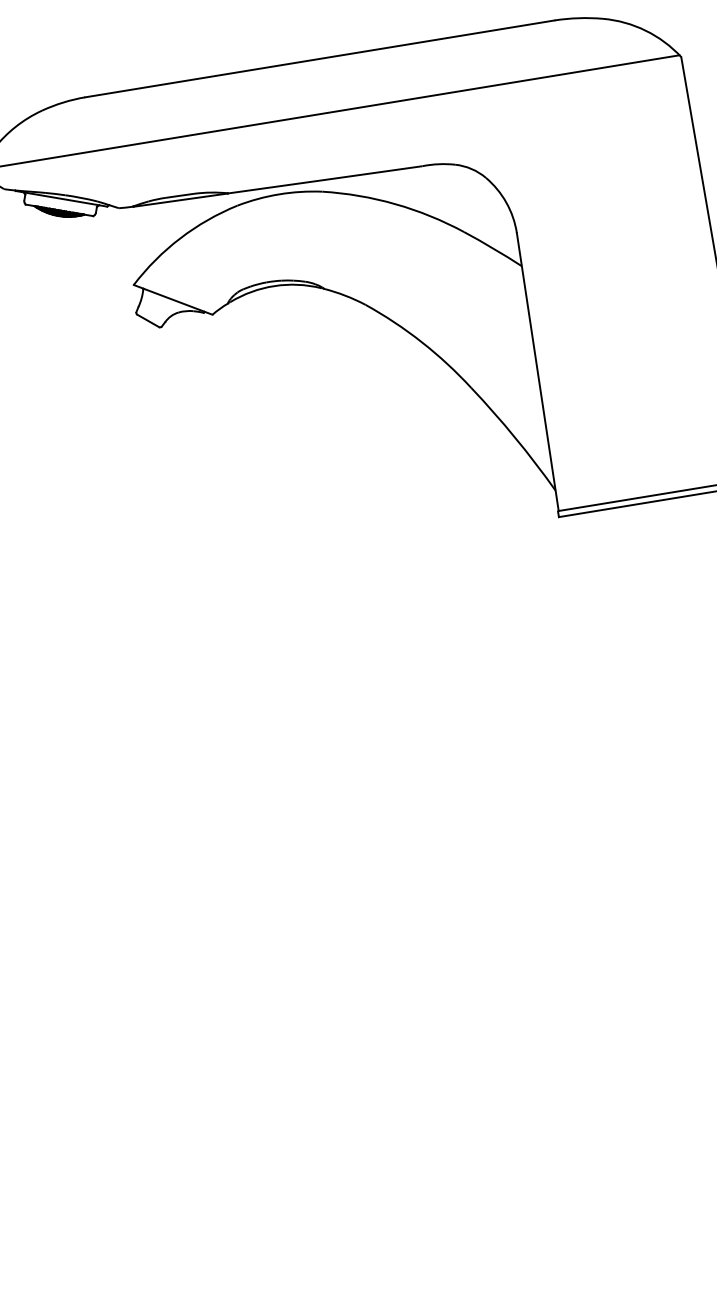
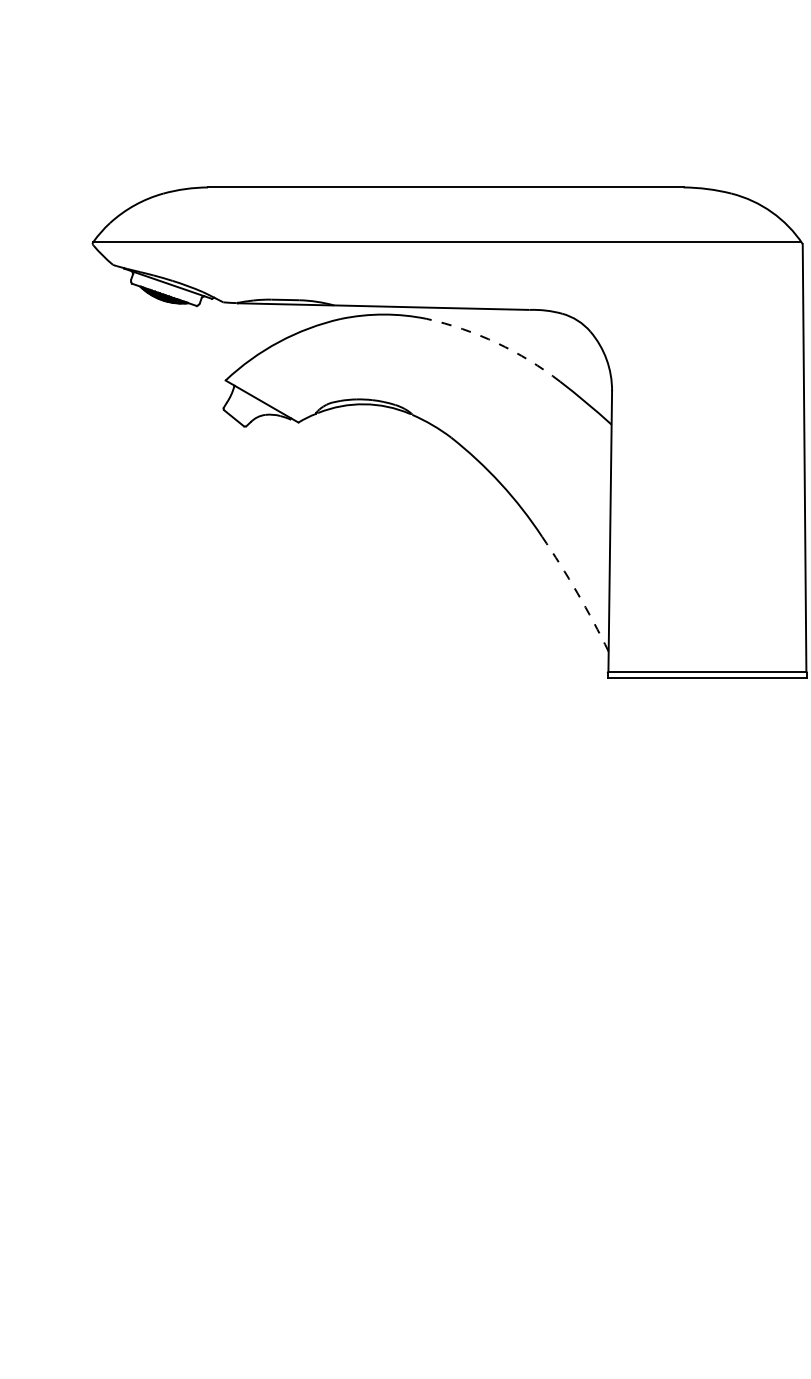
arc: (395, 204) -> (496, 343), solid -> dashed
arc: (515, 438) -> (577, 593), solid -> dashed

